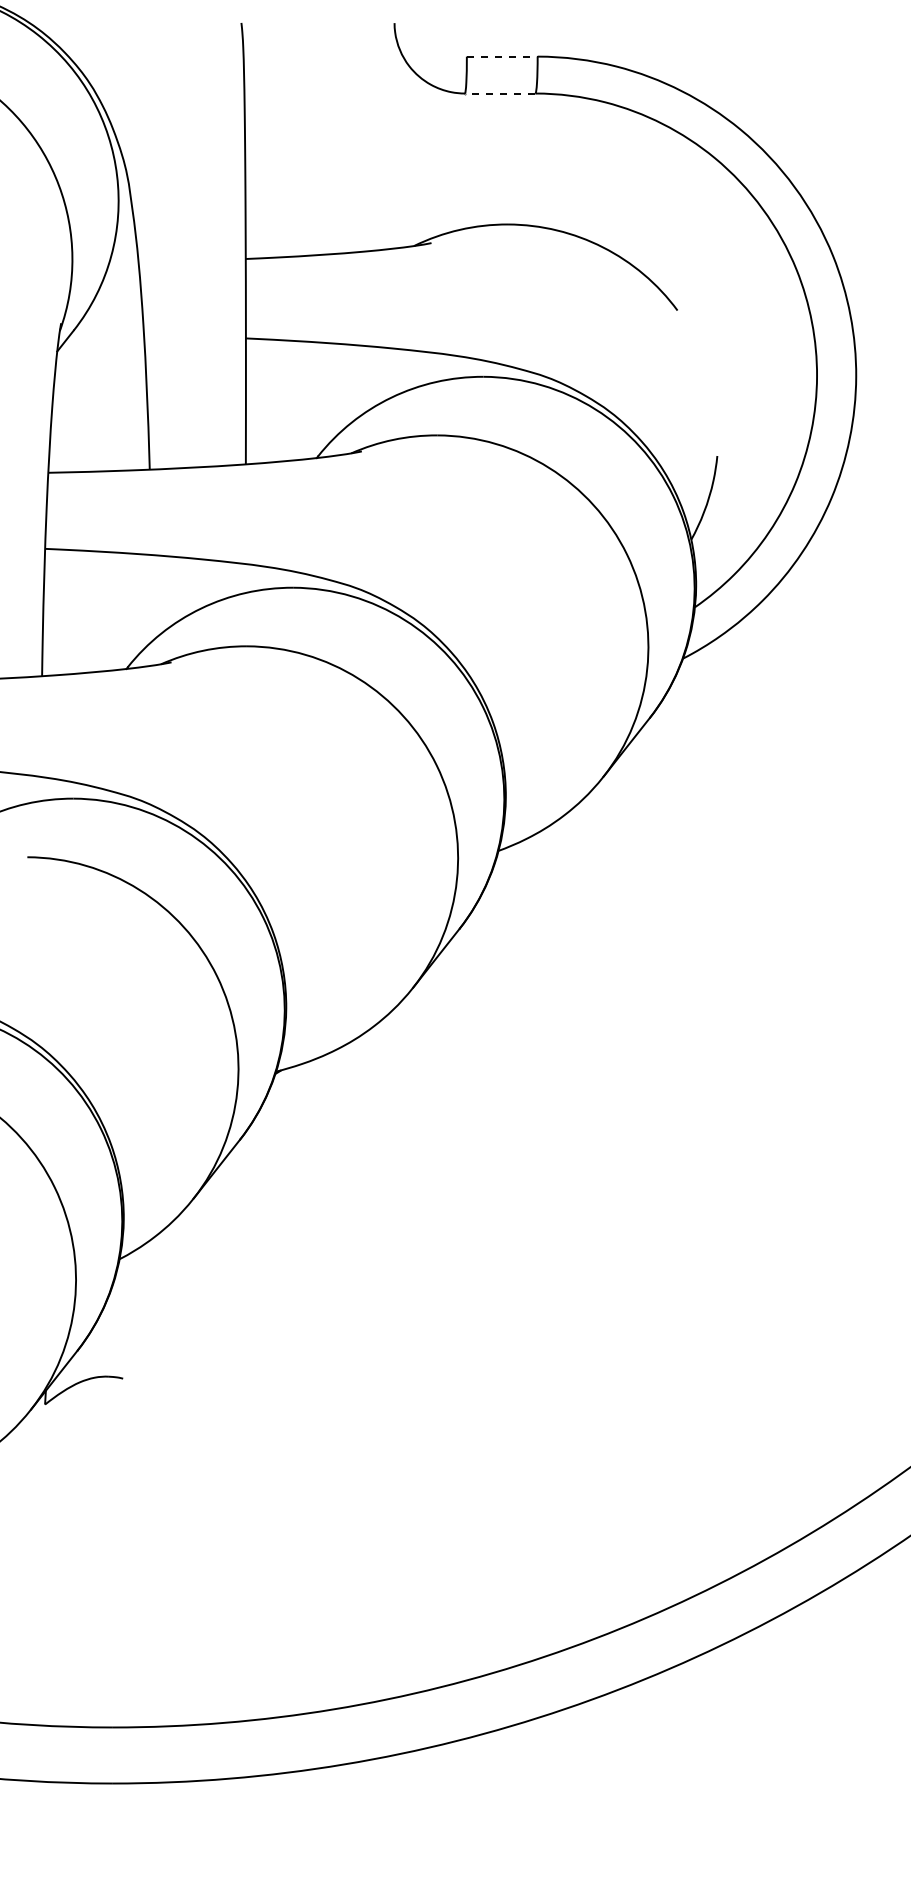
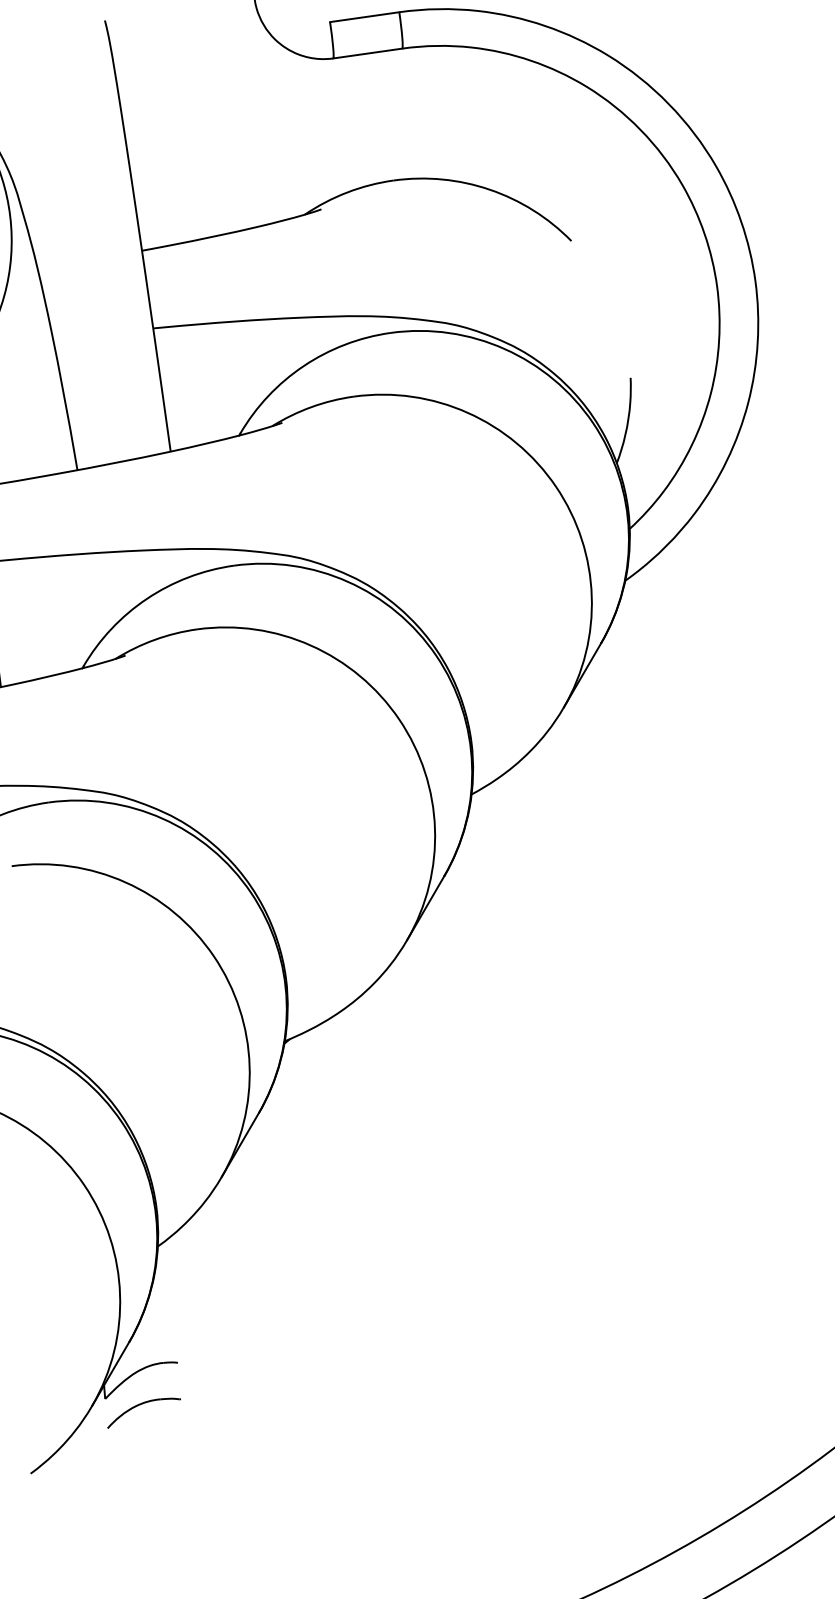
line: (502, 56) -> (364, 17), dashed -> solid
line: (499, 93) -> (367, 53), dashed -> solid
part: (81, 1415) -> (142, 1404), added

